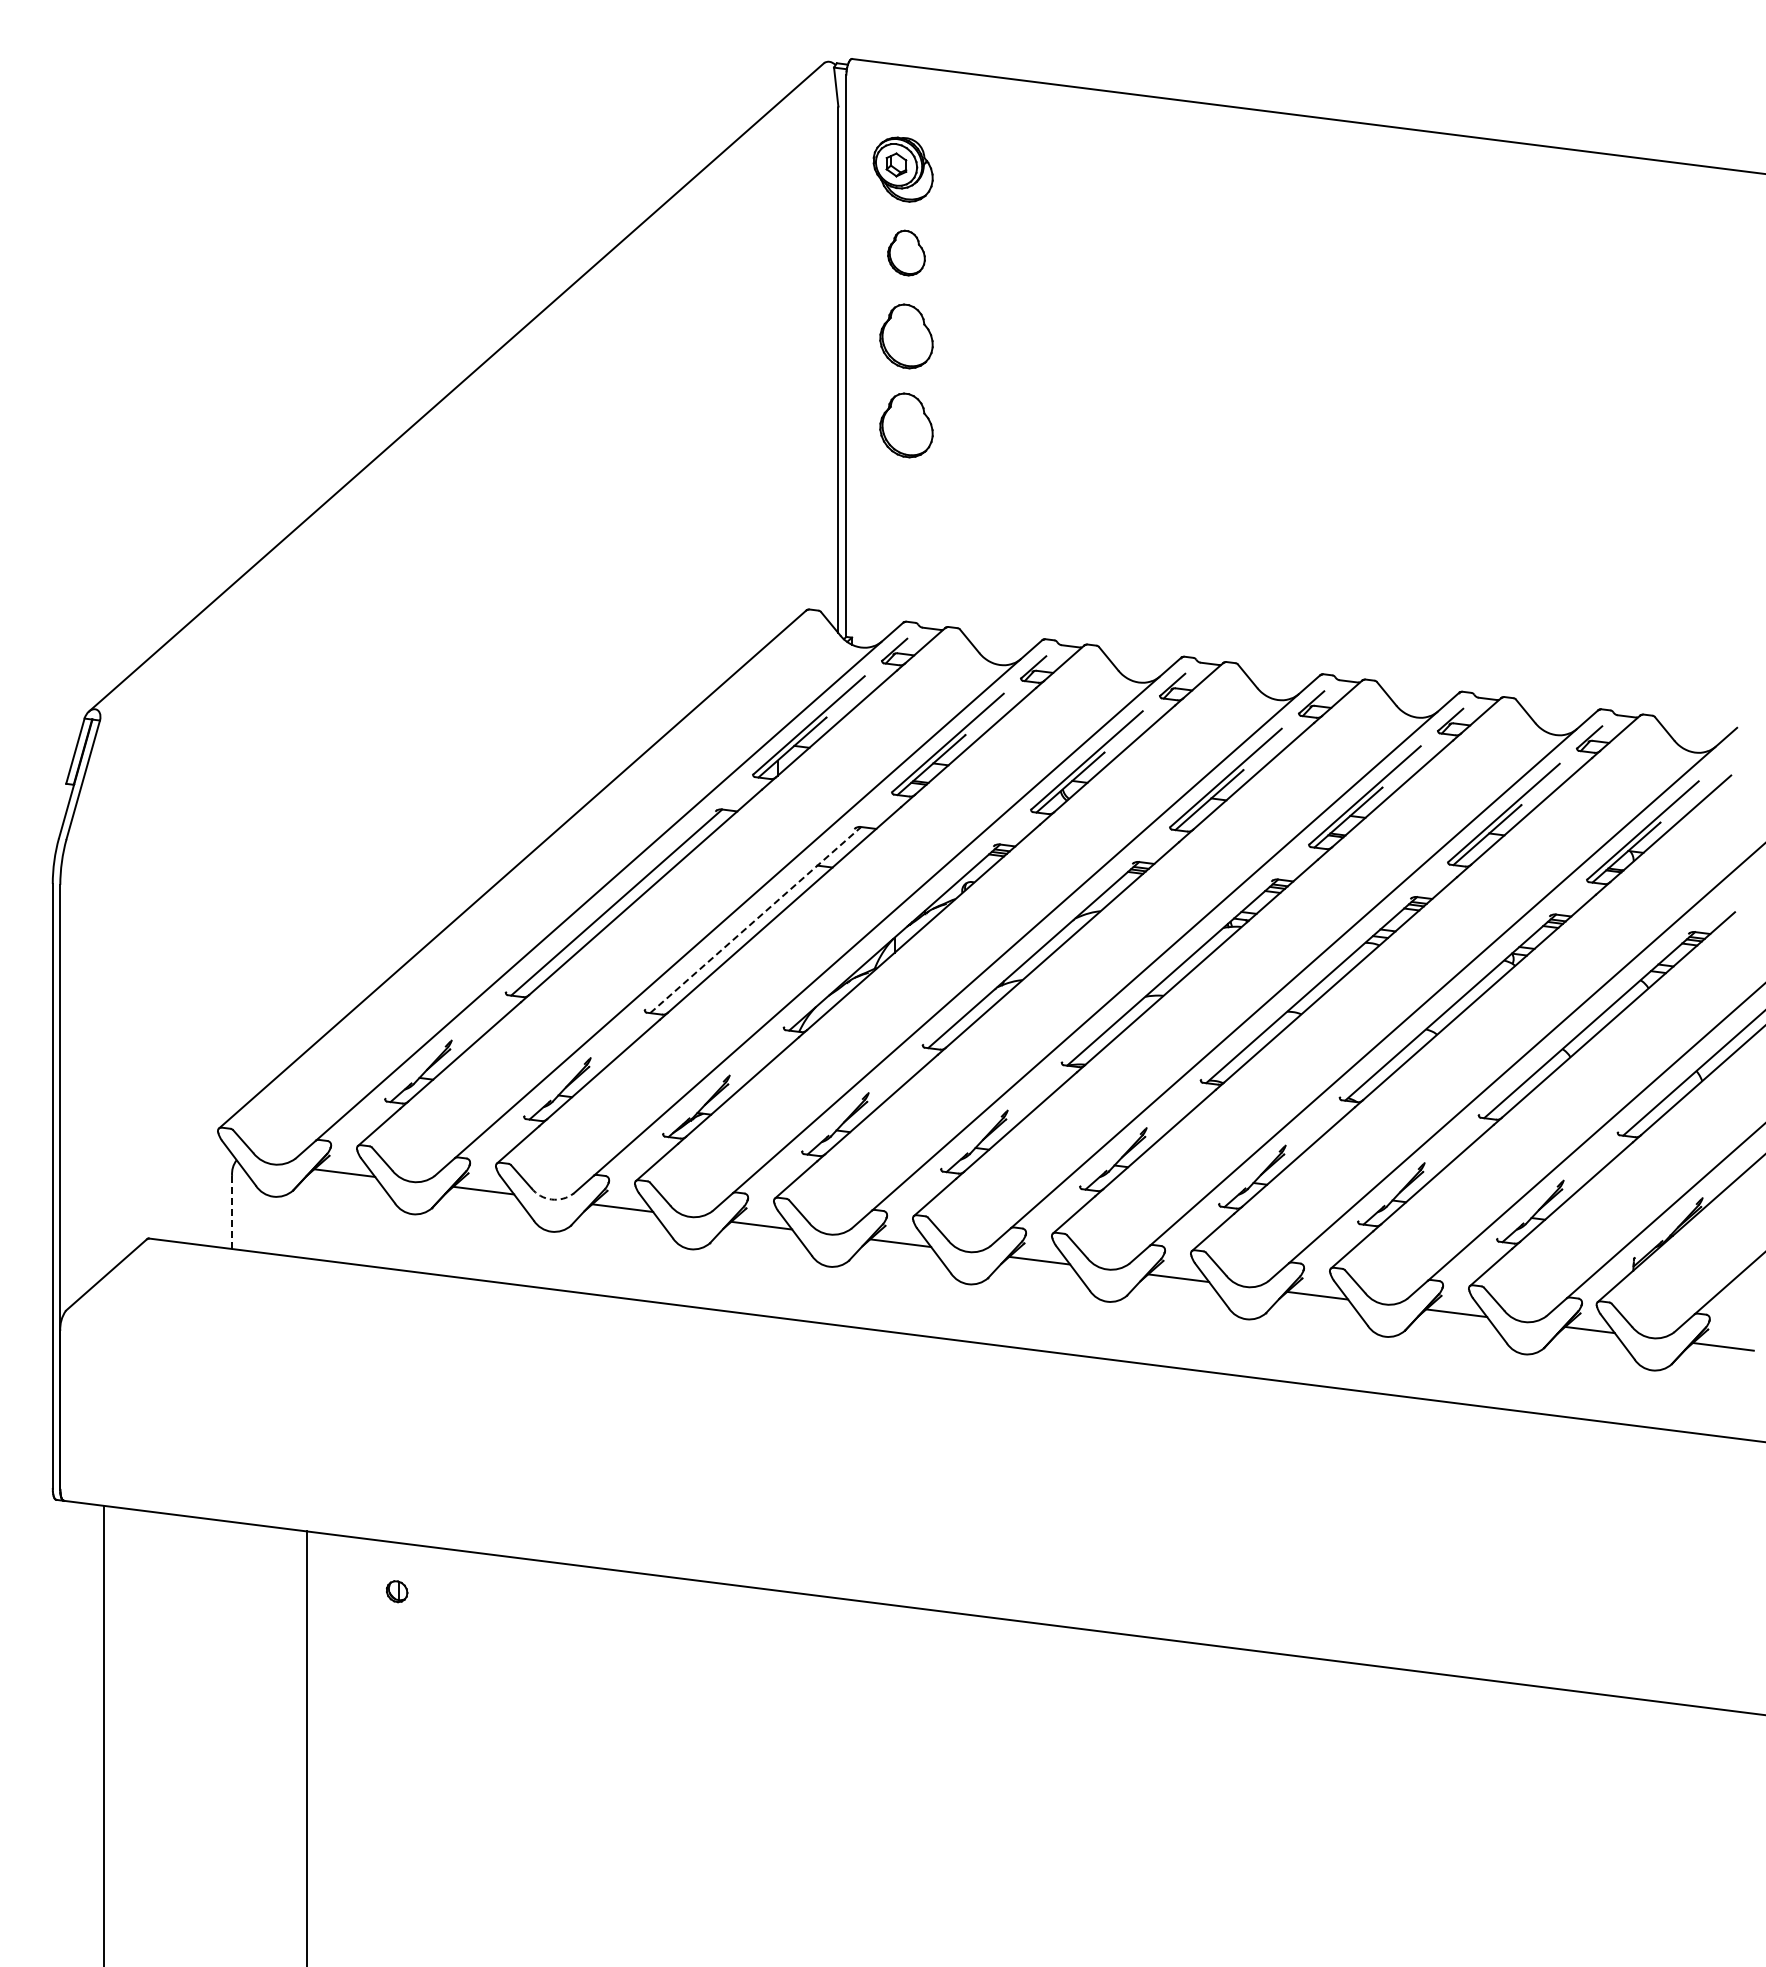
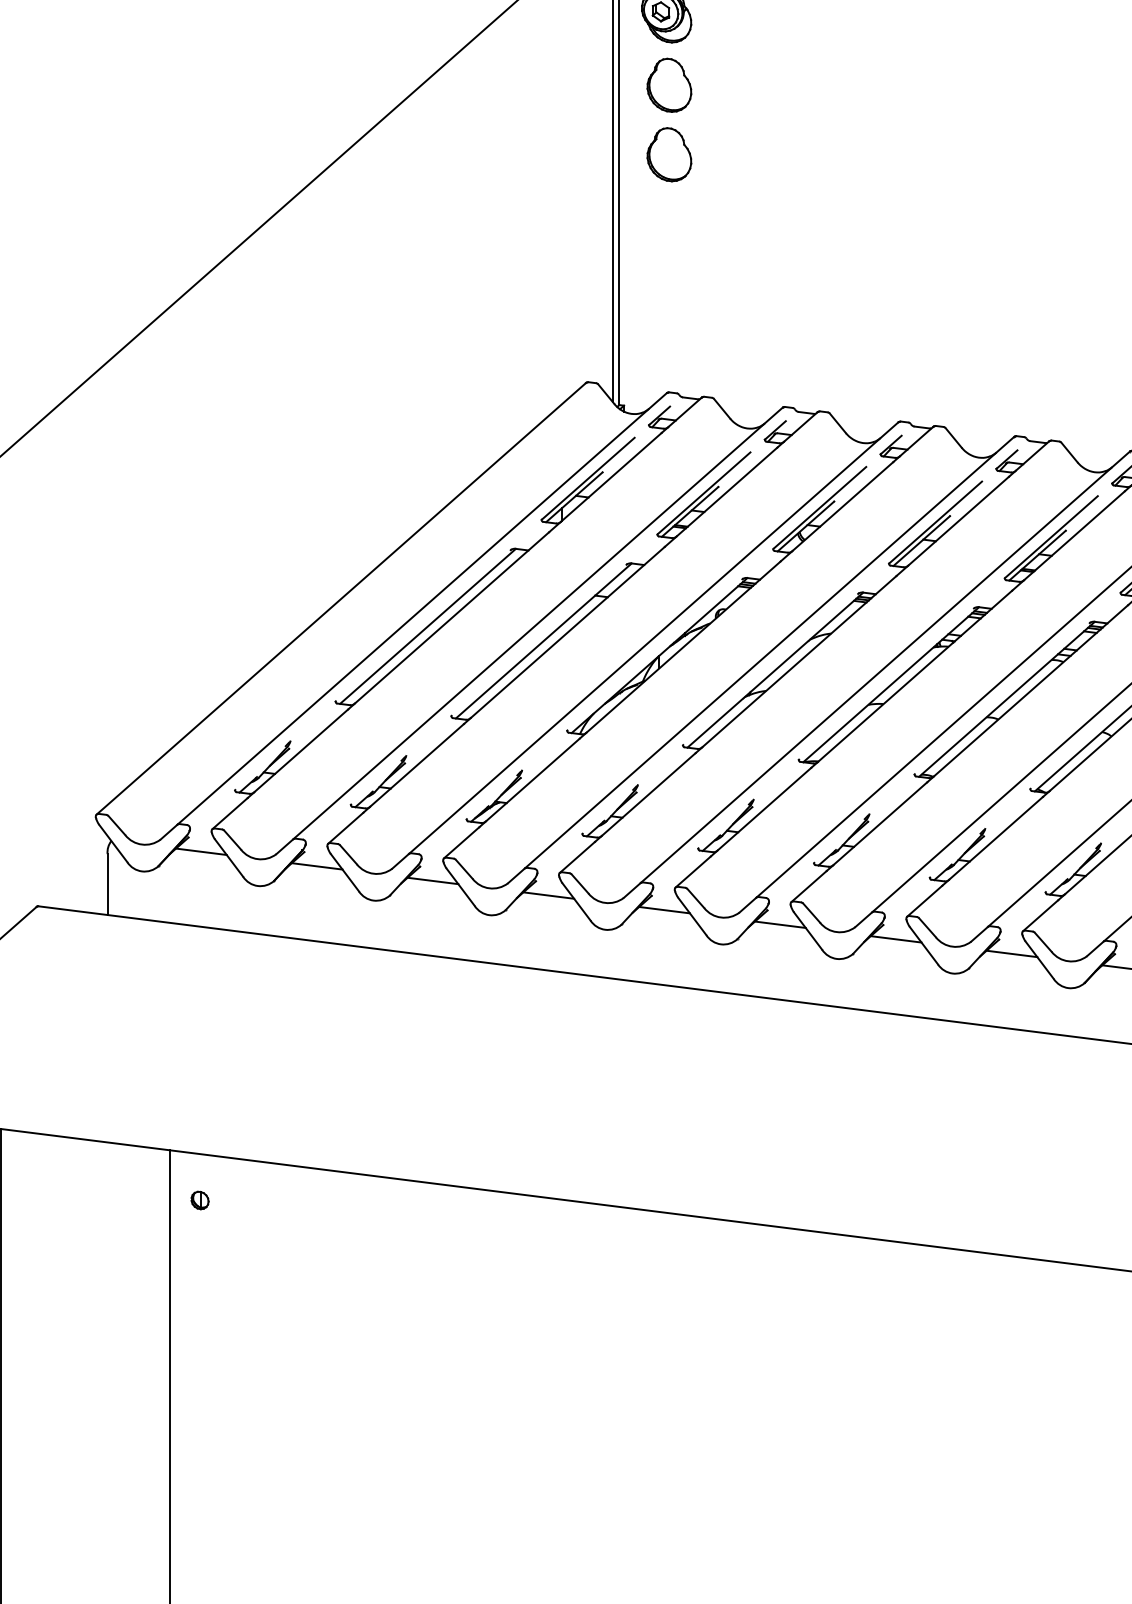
part: (906, 252) -> (669, 84), size x1.43
part: (906, 425) -> (669, 228), removed
line: (755, 920) -> (543, 641), dashed -> solid
arc: (551, 1199) -> (373, 873), dashed -> solid
line: (232, 1212) -> (107, 884), dashed -> solid
part: (396, 1591) -> (199, 1200), moved

